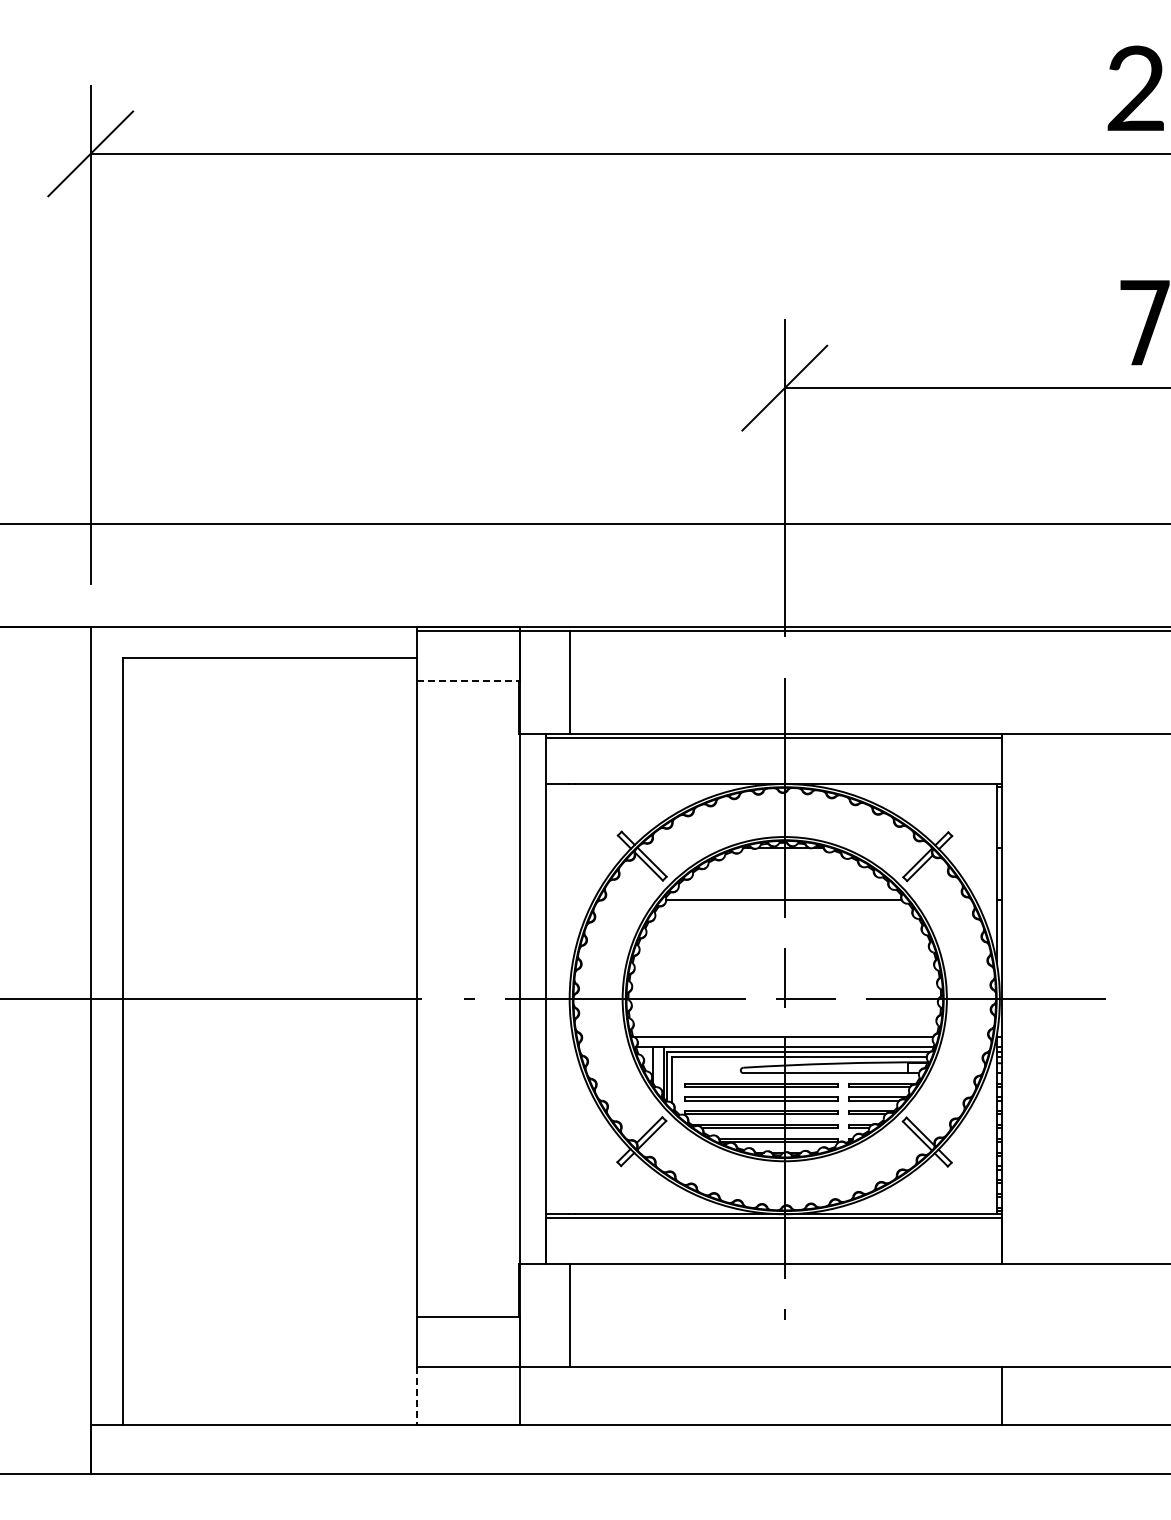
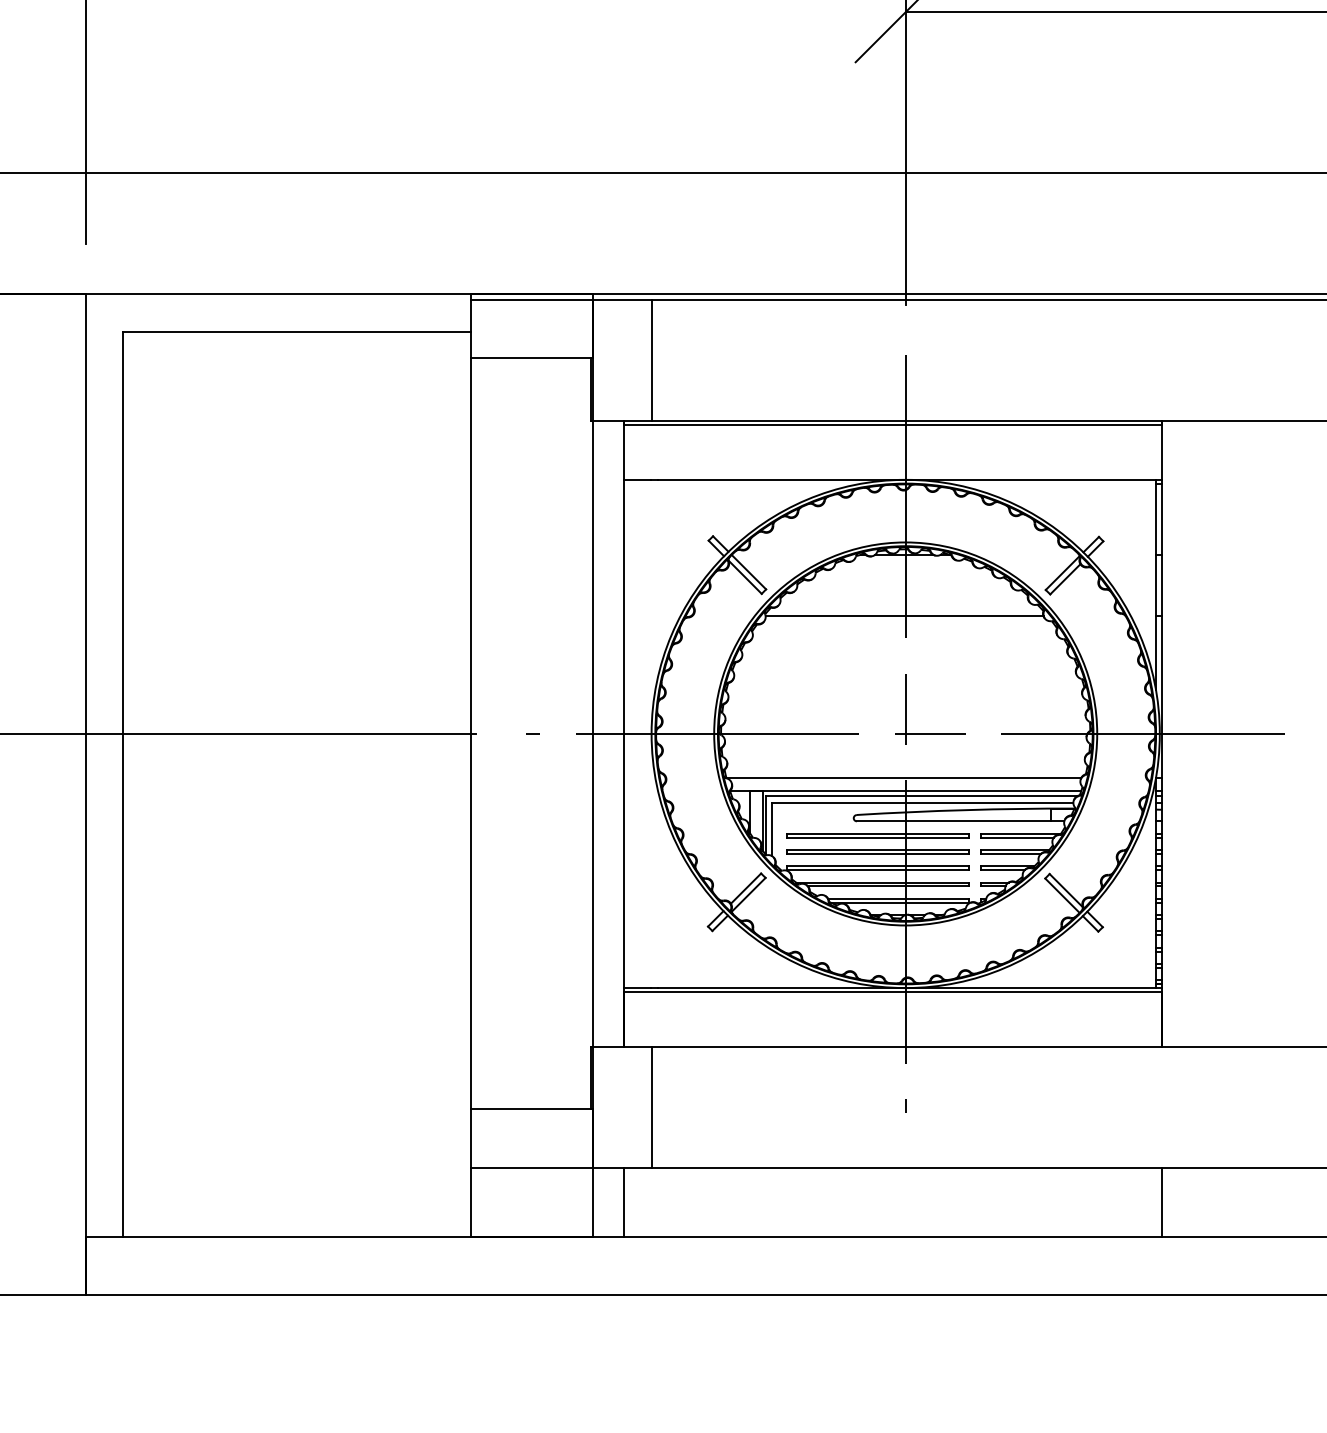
line: (468, 681) -> (532, 358), dashed -> solid
line: (417, 1395) -> (471, 1202), dashed -> solid
line: (546, 1395) -> (624, 1202), added

